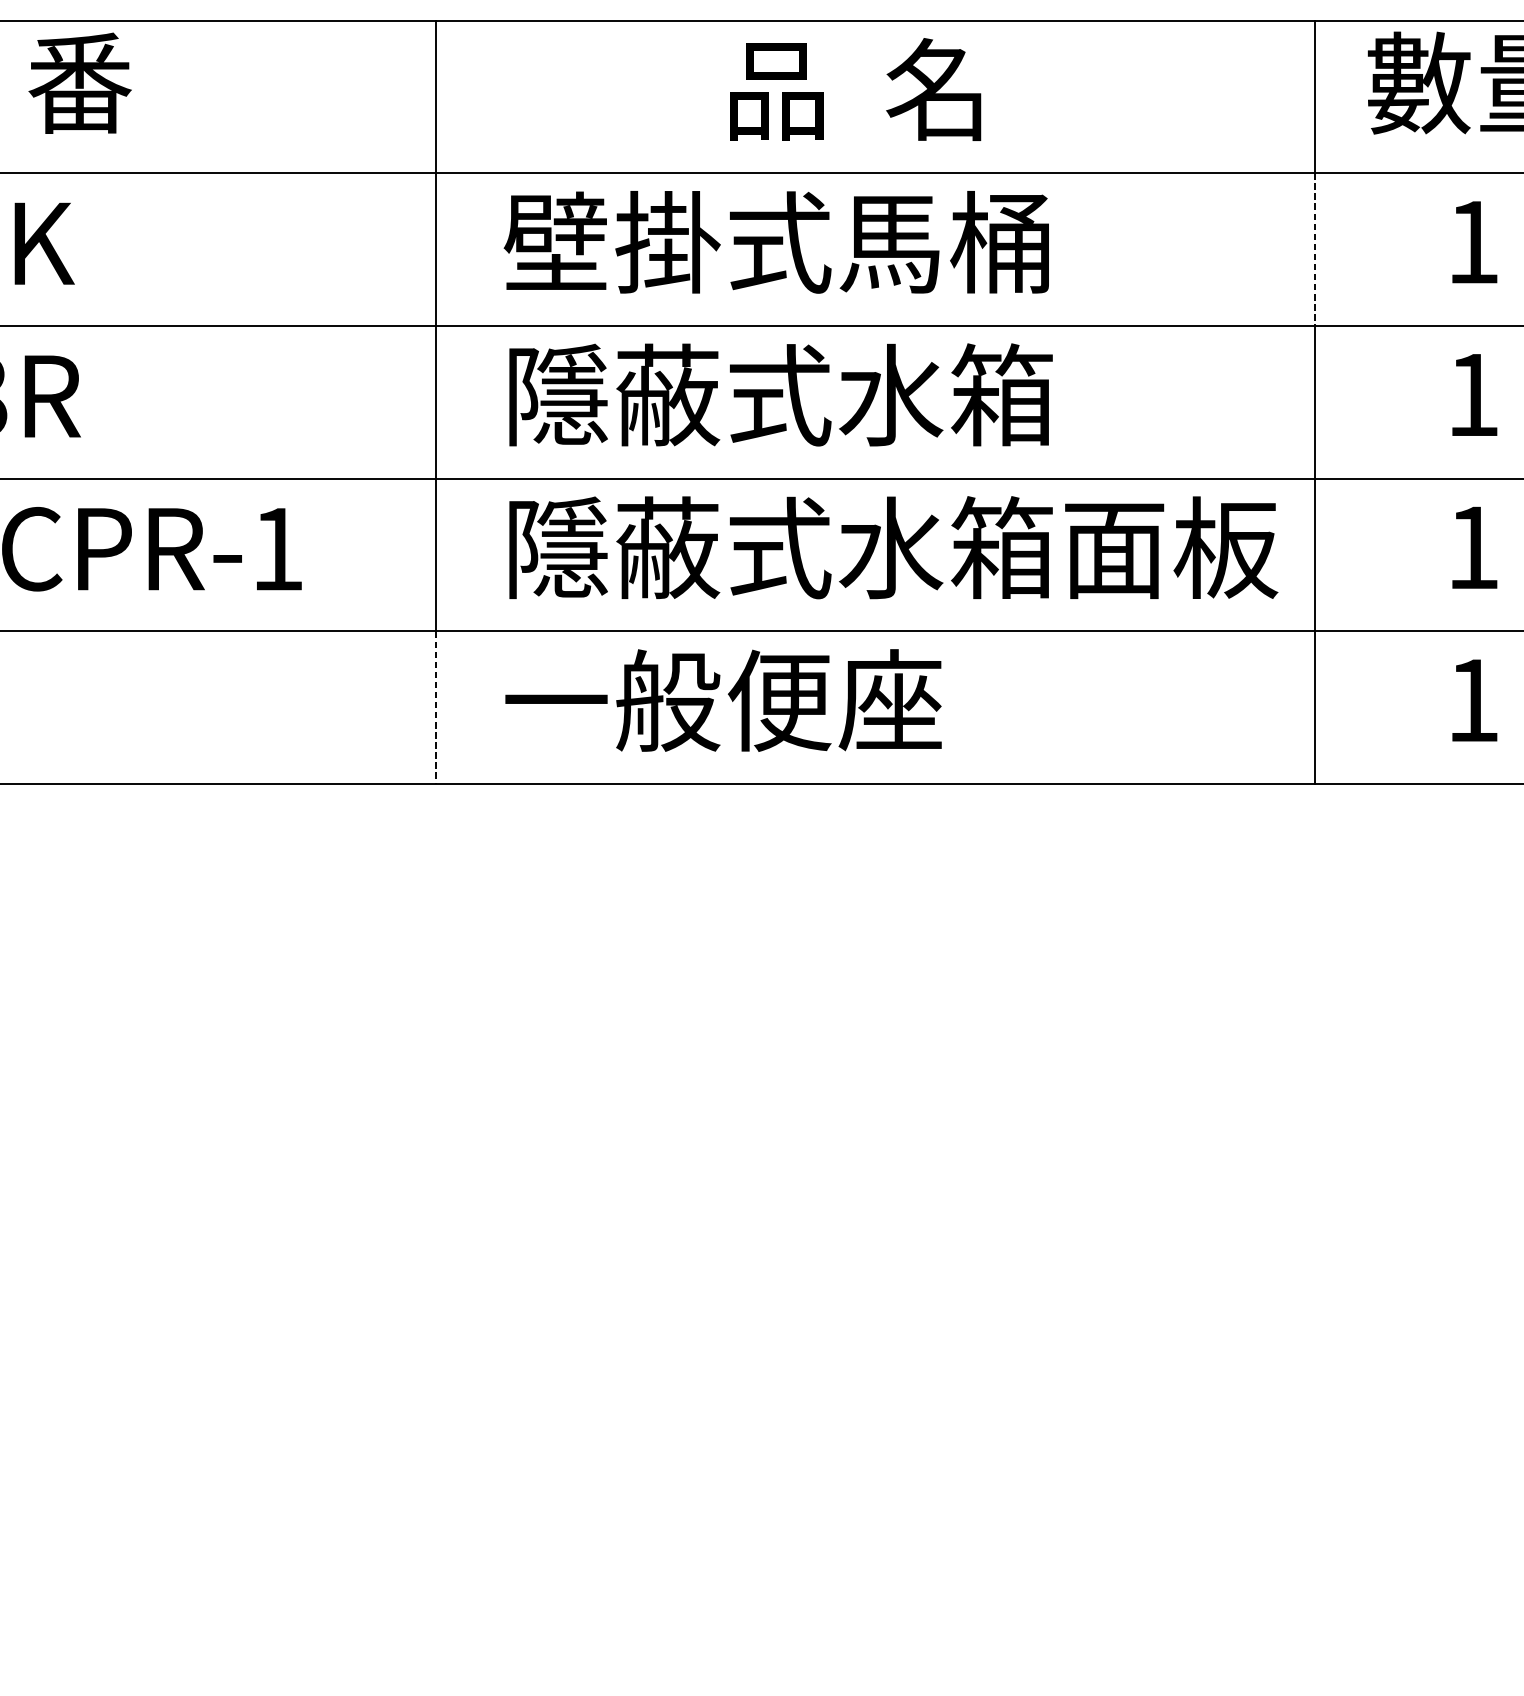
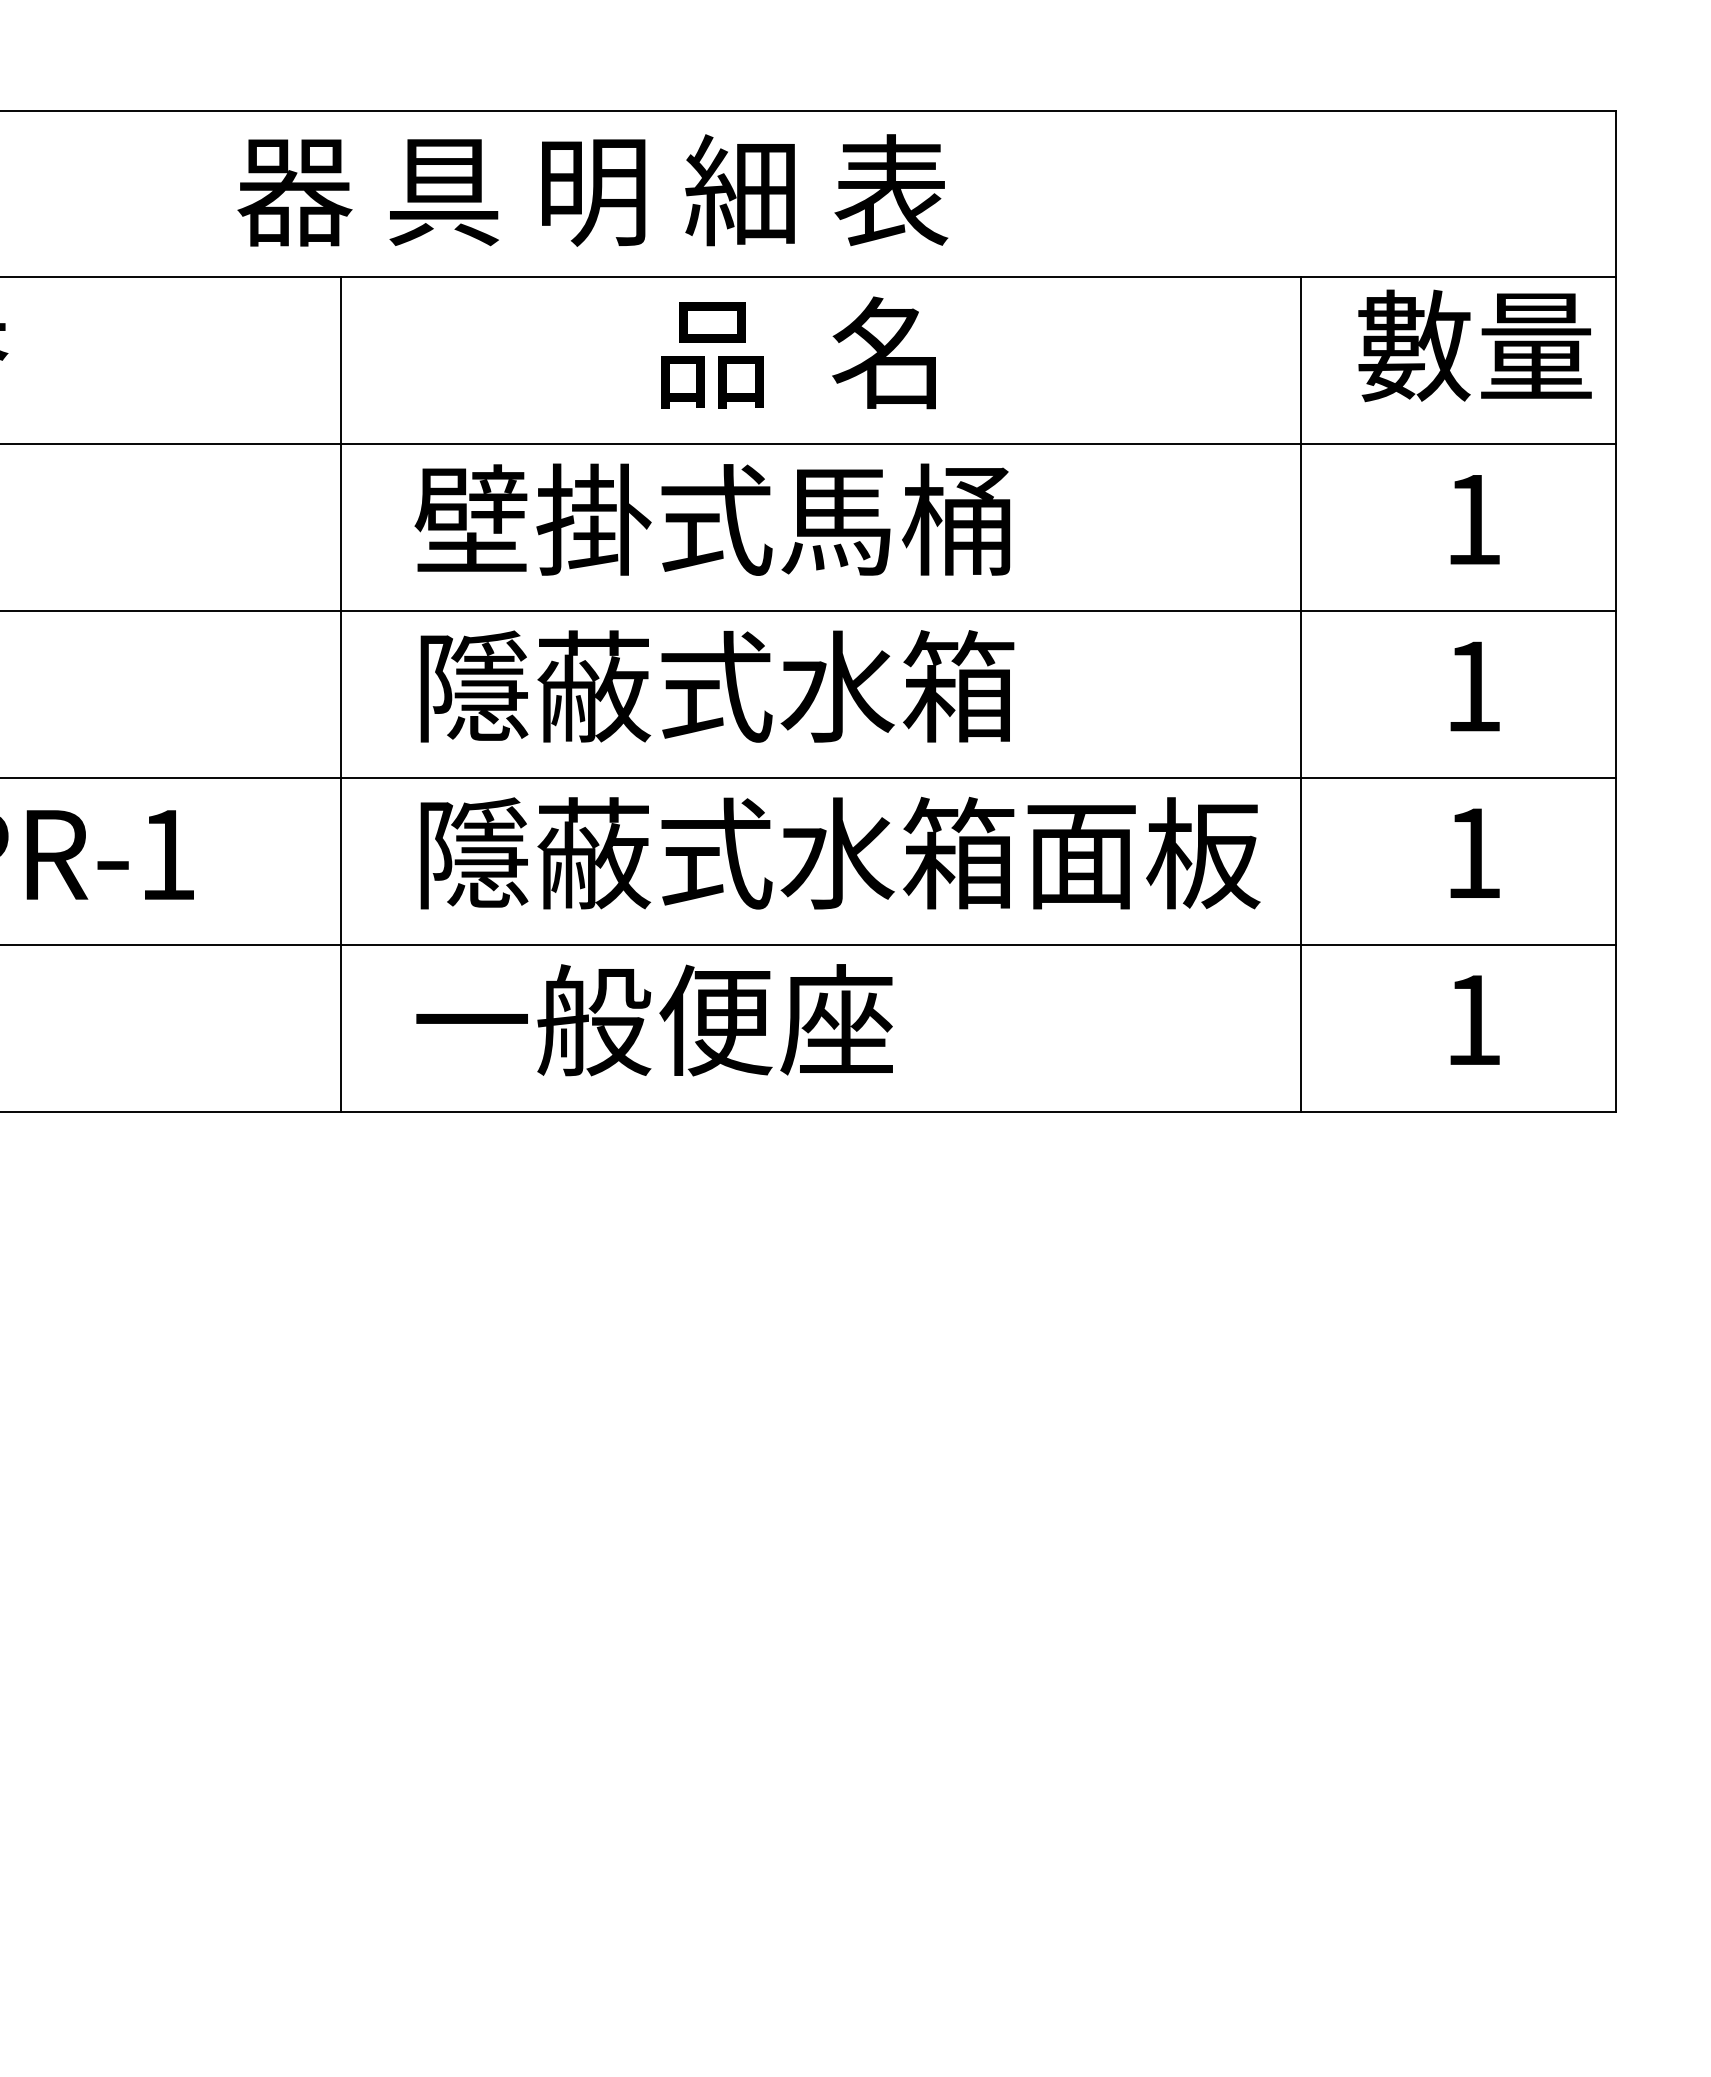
line: (1314, 250) -> (1300, 528), dashed -> solid
line: (435, 708) -> (340, 1028), dashed -> solid

